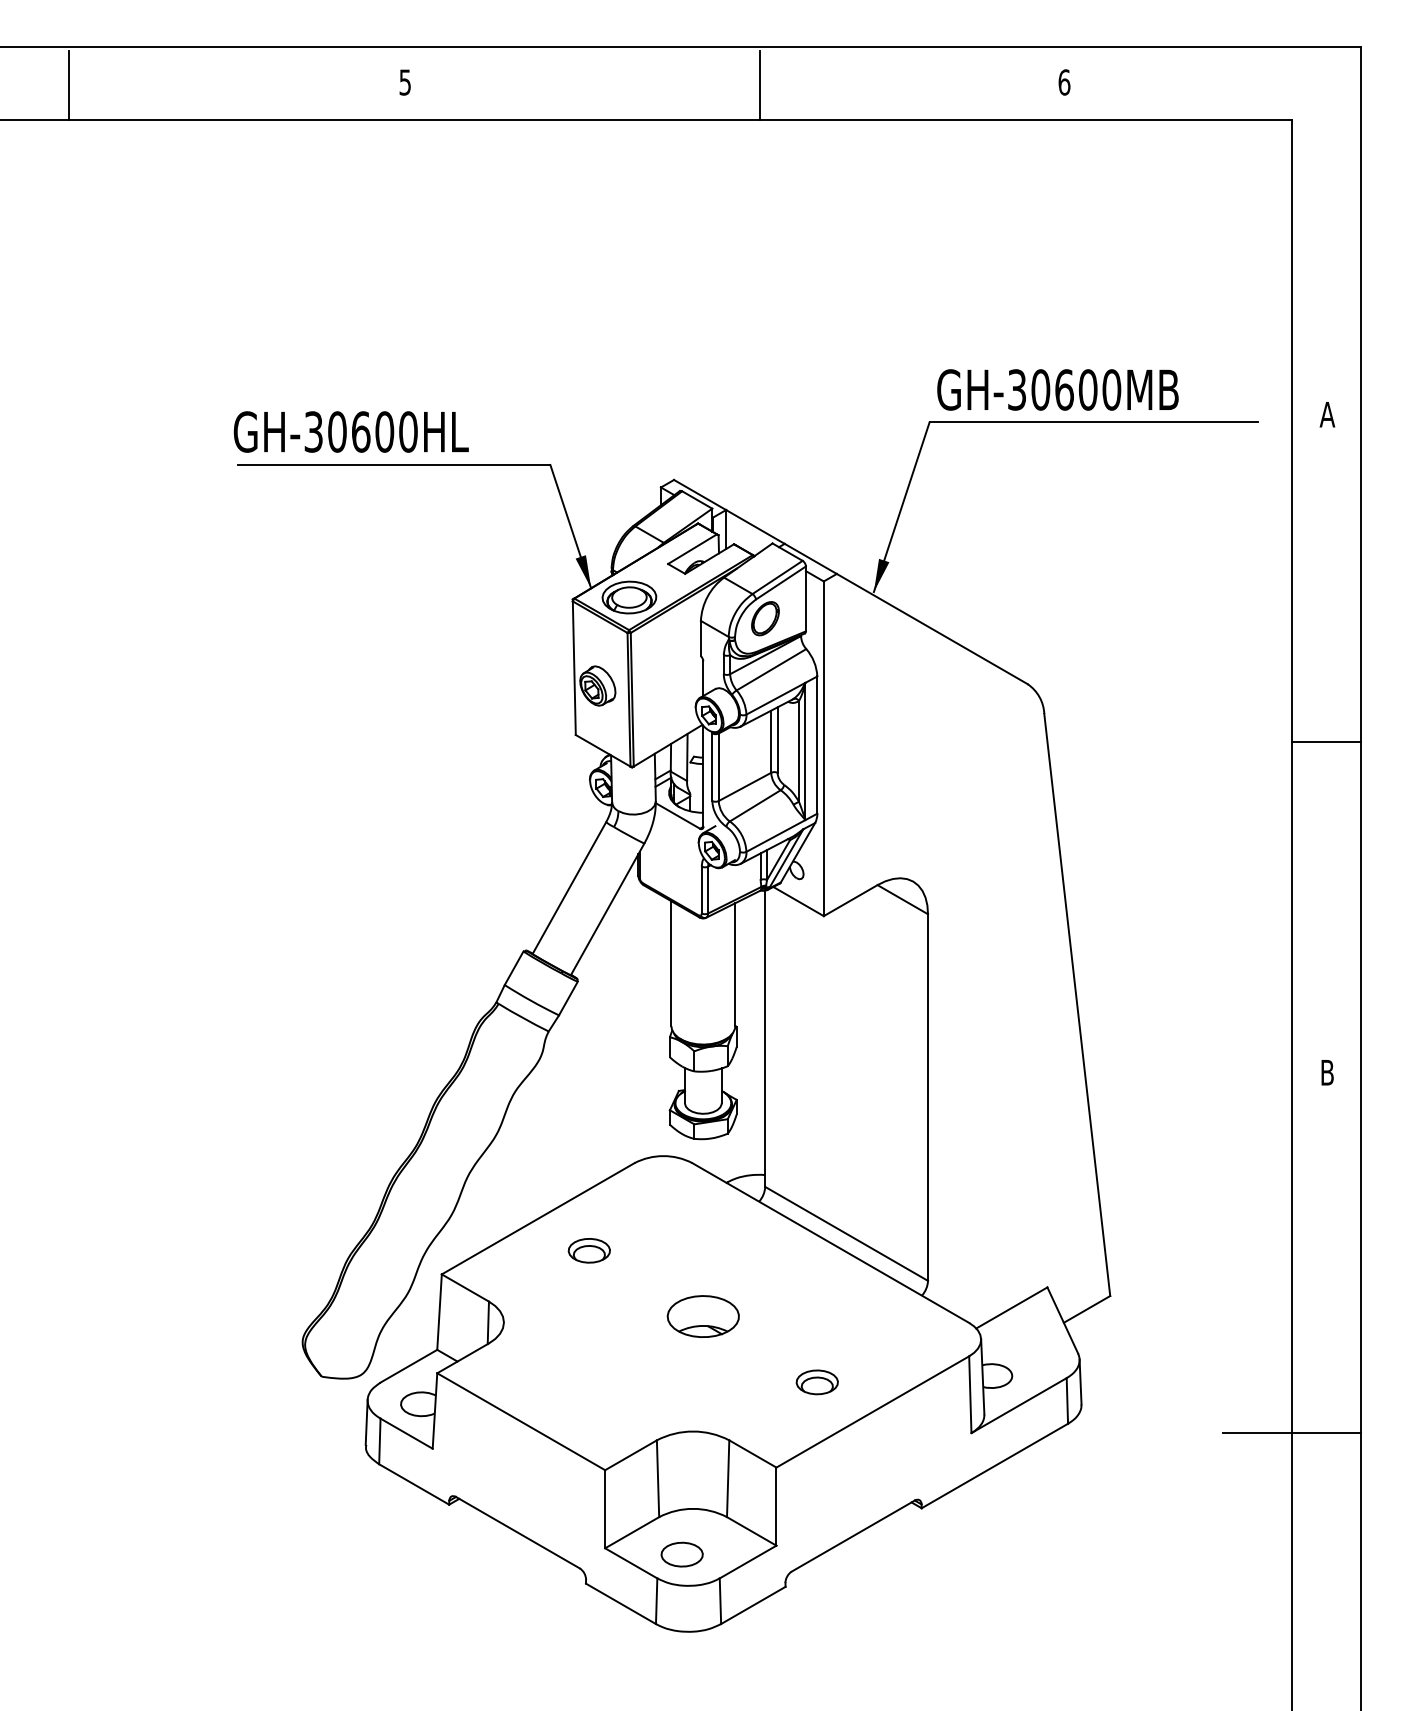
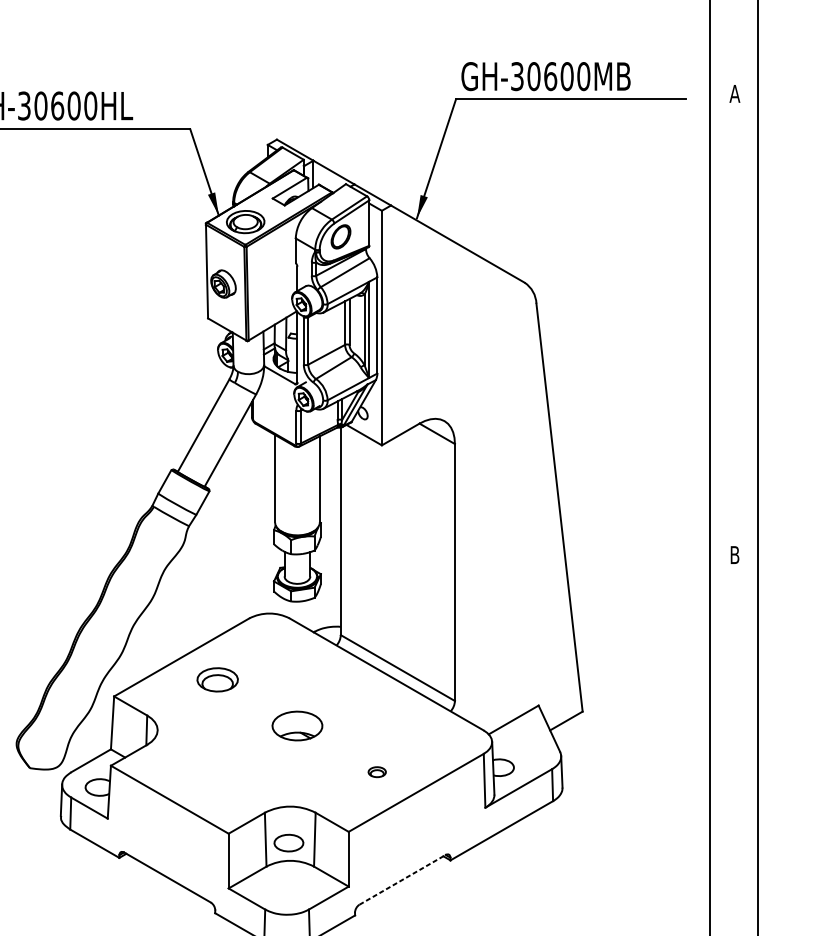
line: (1325, 742) -> (733, 323), removed
part: (588, 1250) -> (216, 679), size x1.4
part: (816, 1382) -> (376, 772), size x0.6
line: (1291, 1432) -> (709, 807), removed
line: (853, 1535) -> (402, 879), solid -> dashed
part: (681, 1554) -> (288, 843), moved

